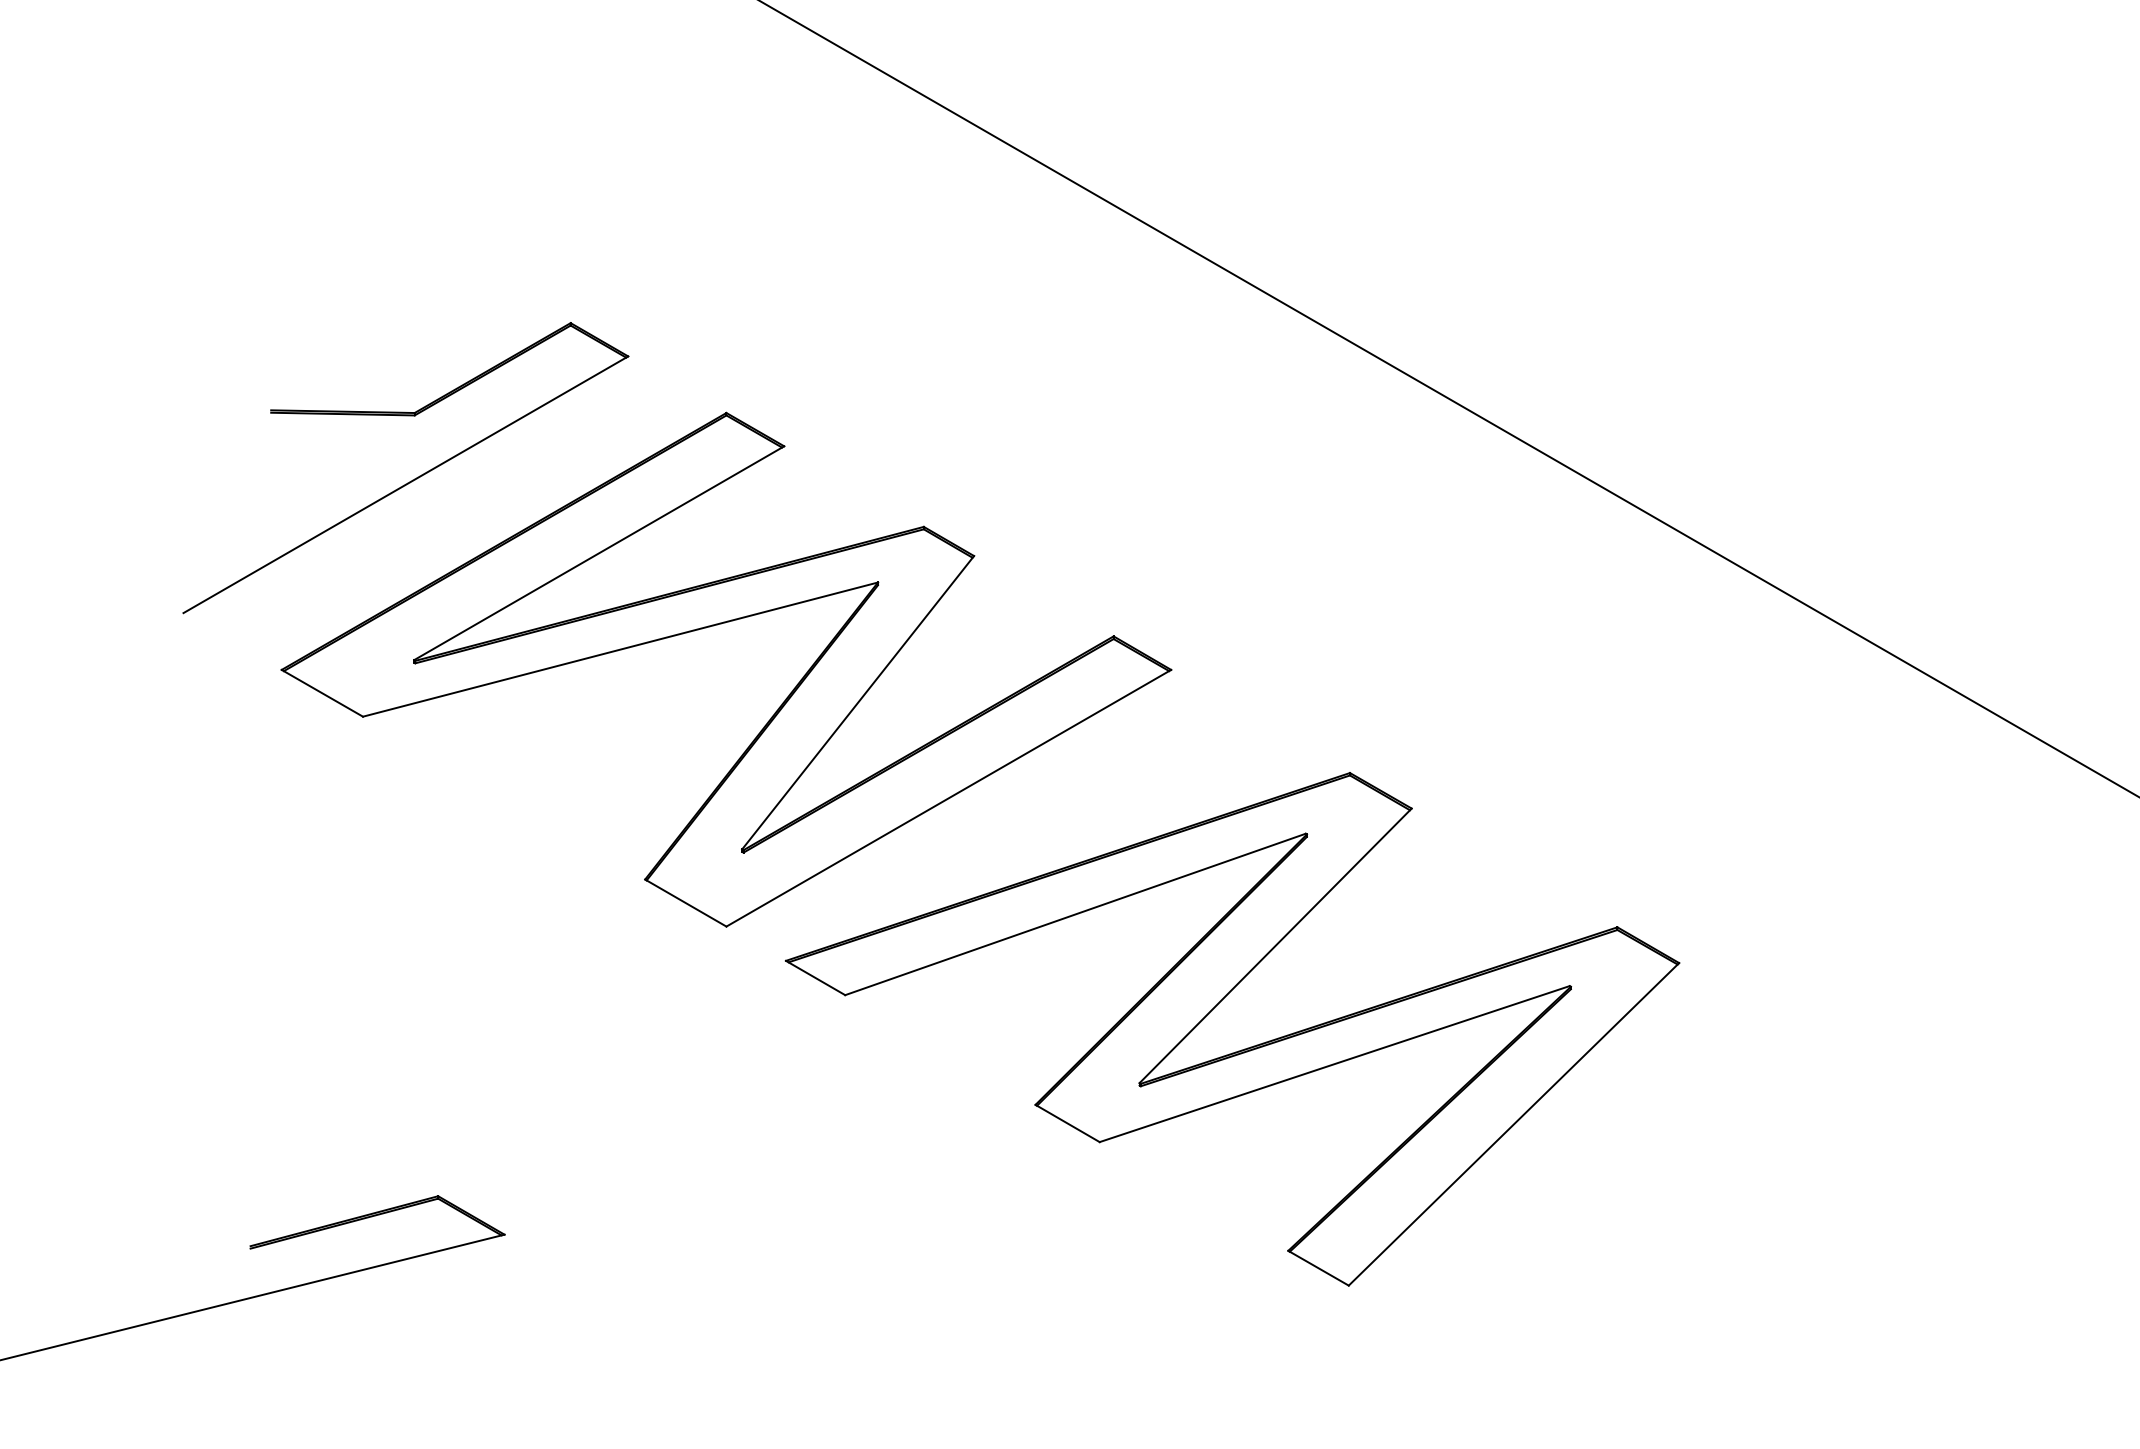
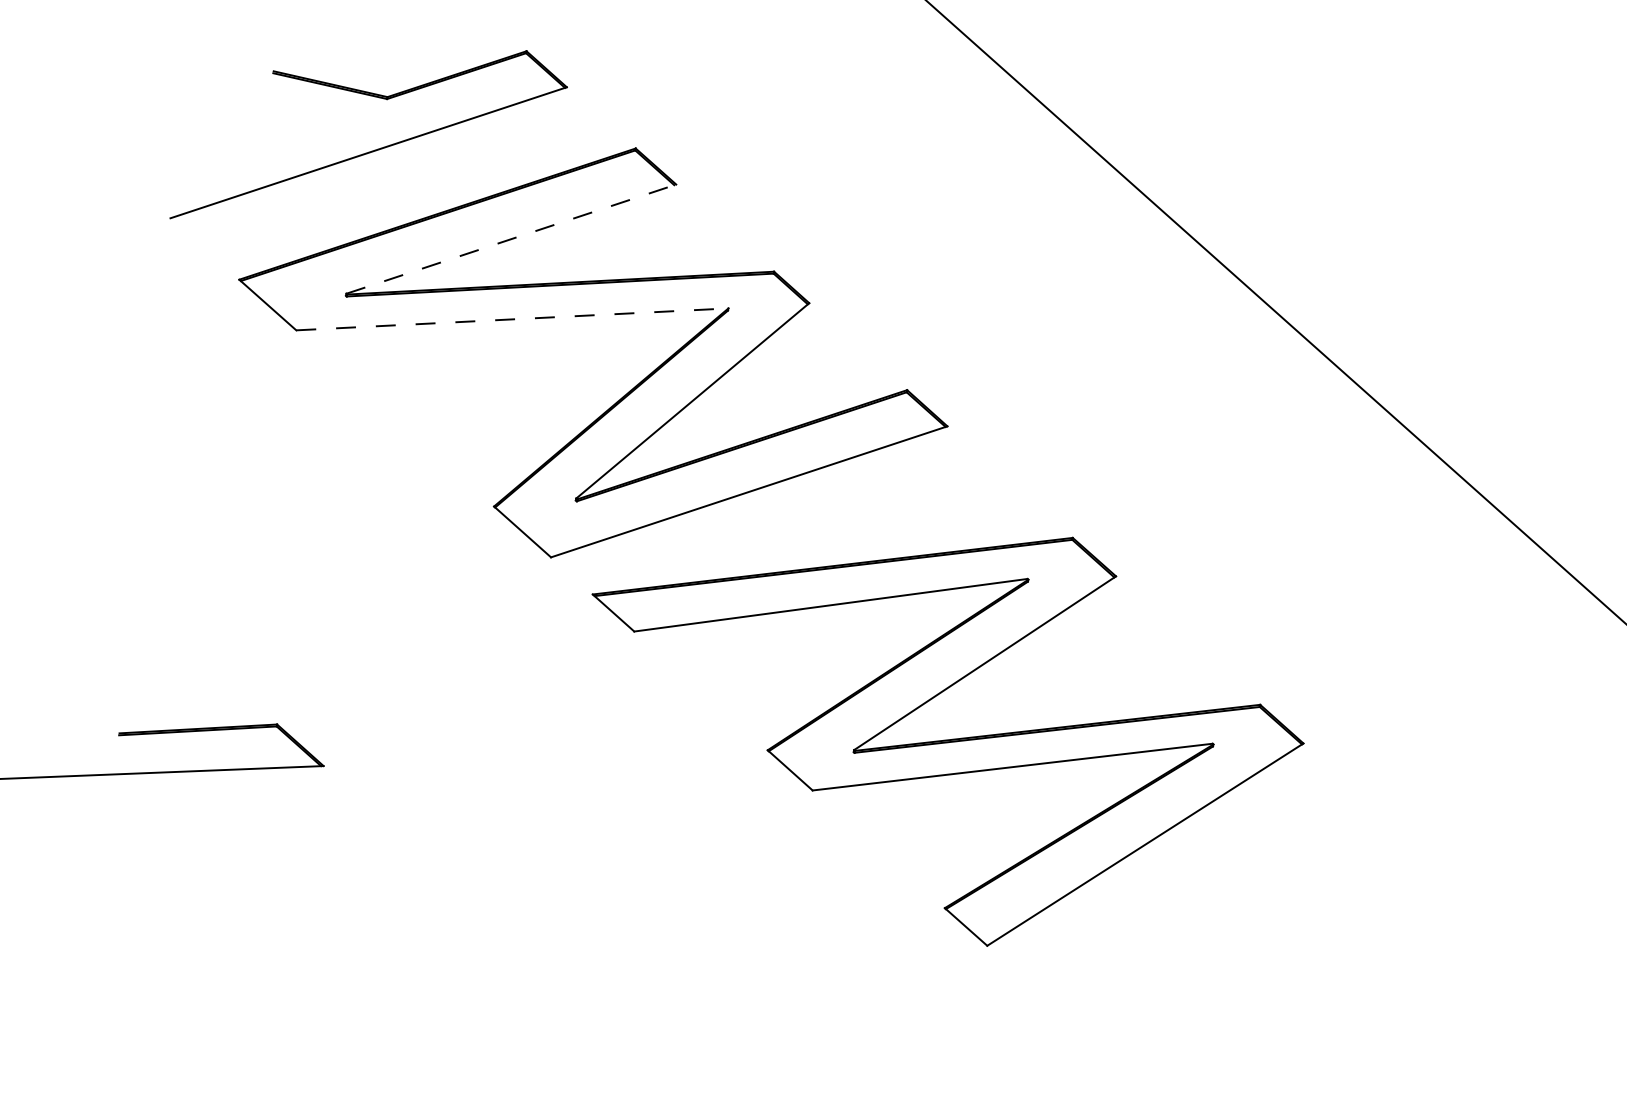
line: (599, 553) -> (511, 239), solid -> dashed
line: (621, 649) -> (513, 319), solid -> dashed

